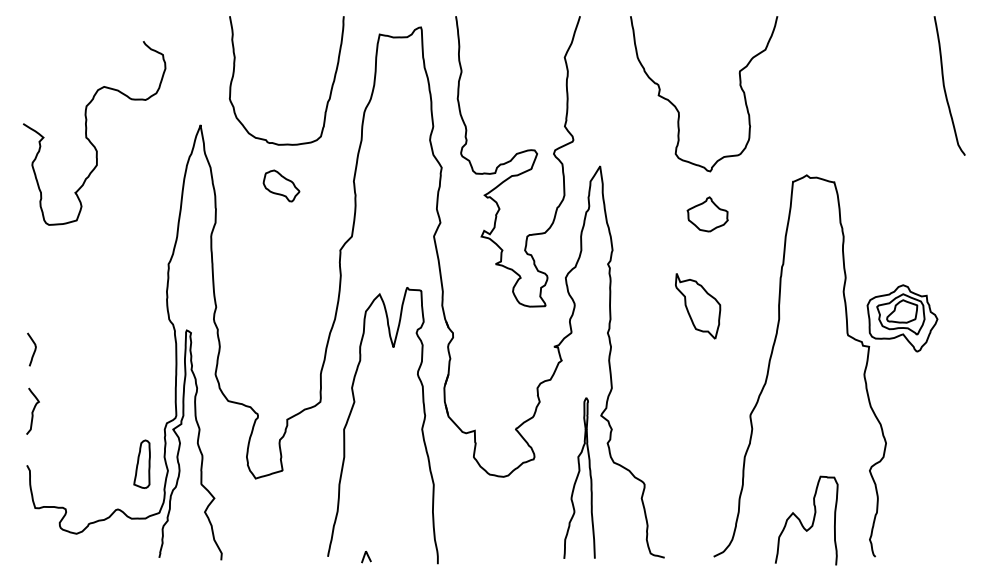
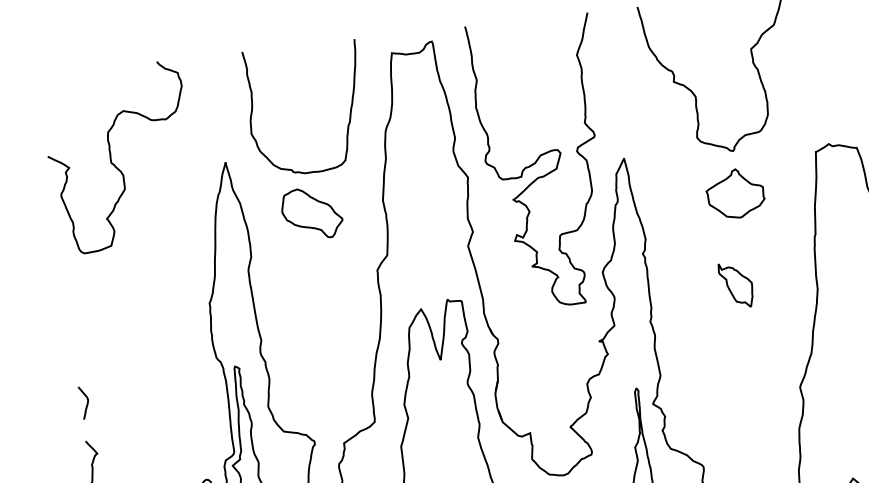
curve: (87, 135) -> (112, 160), moved
part: (281, 185) -> (312, 213), size x1.67
part: (707, 214) -> (735, 193), size x1.43
part: (697, 306) -> (735, 285), size x0.71

